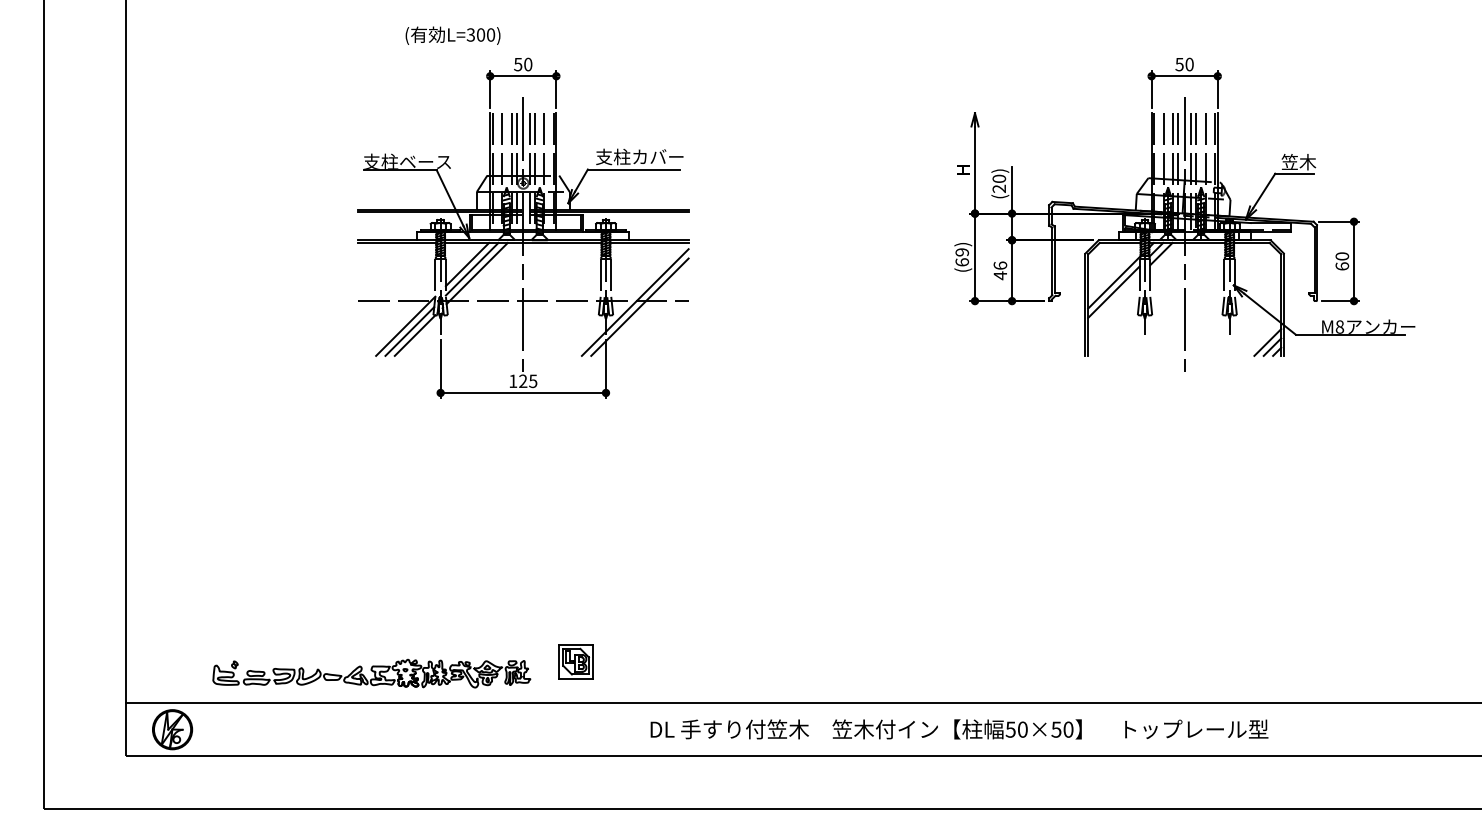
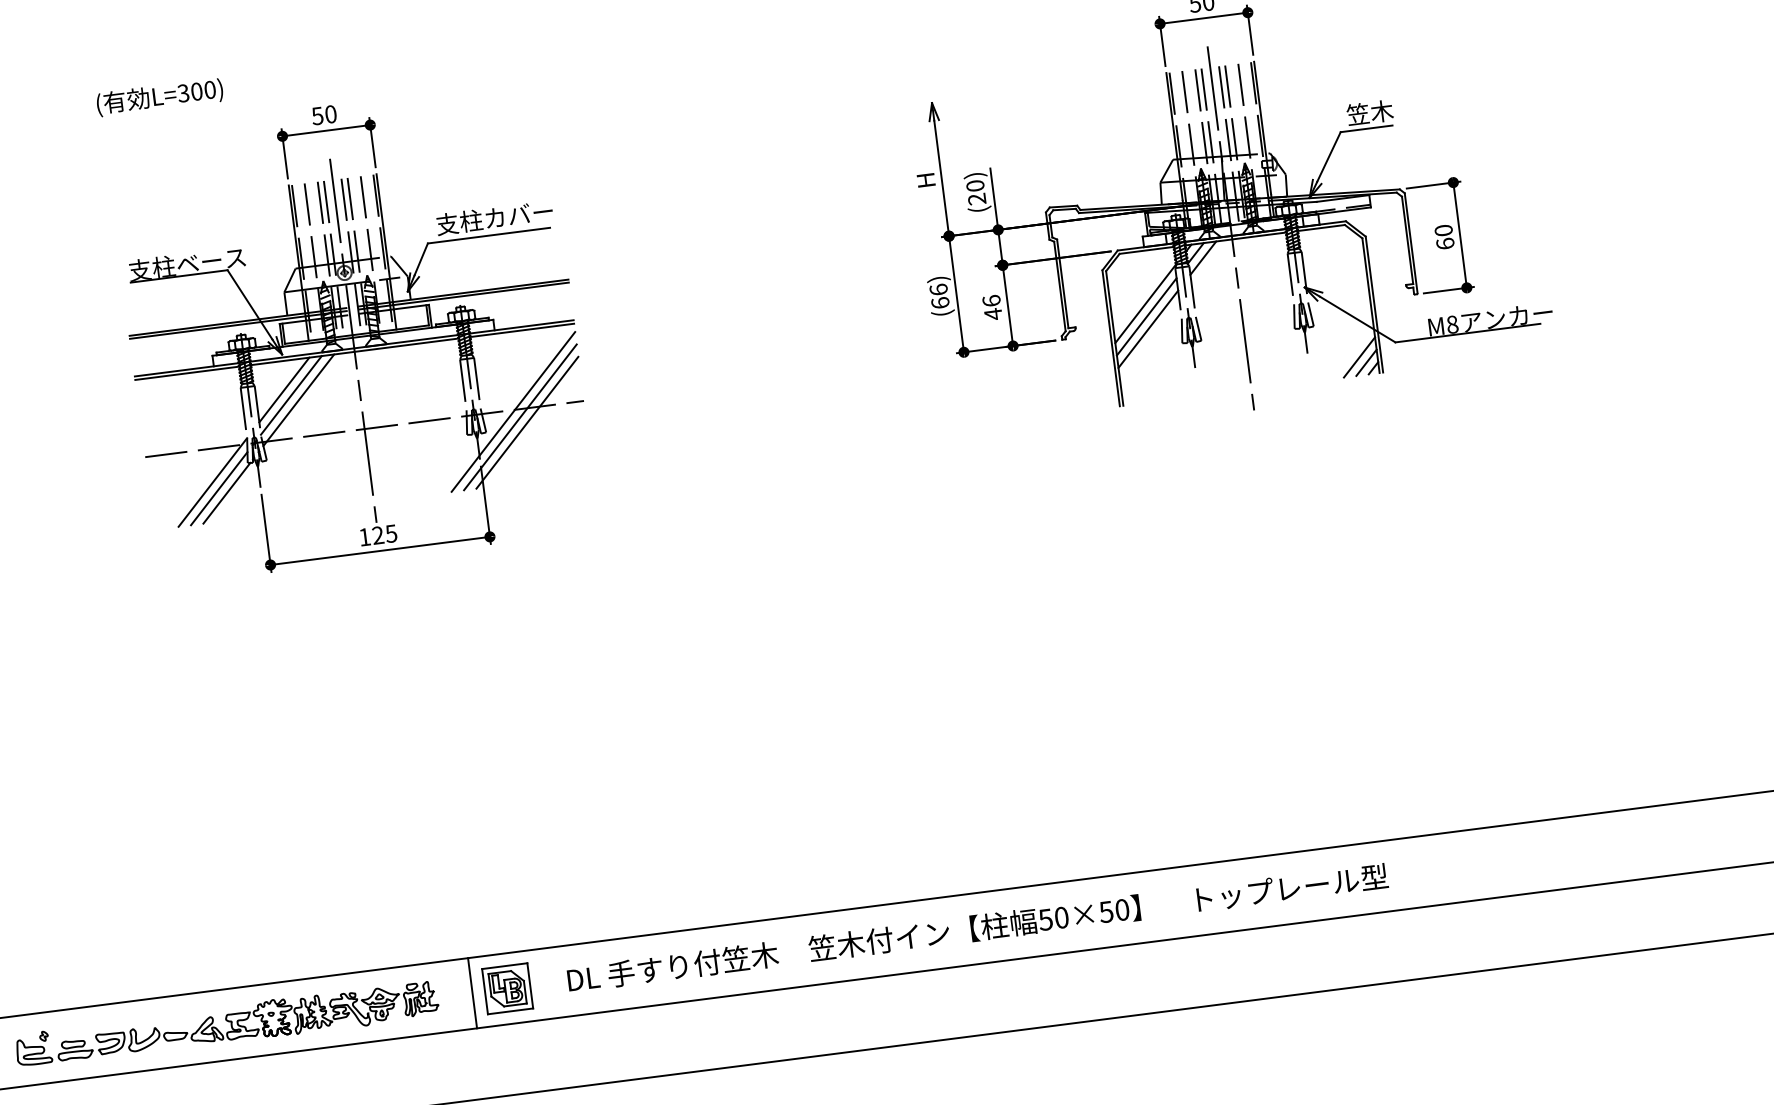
text: (452, 35) -> (159, 97), moved
text: (962, 252) -> (939, 289), (69) -> (66)
line: (1113, 301) -> (1147, 329), added
line: (644, 311) -> (527, 422), added
part: (575, 661) -> (506, 988), moved
part: (371, 673) -> (226, 1024), moved
line: (549, 729) -> (472, 993), added
text: (959, 729) -> (977, 928), moved

